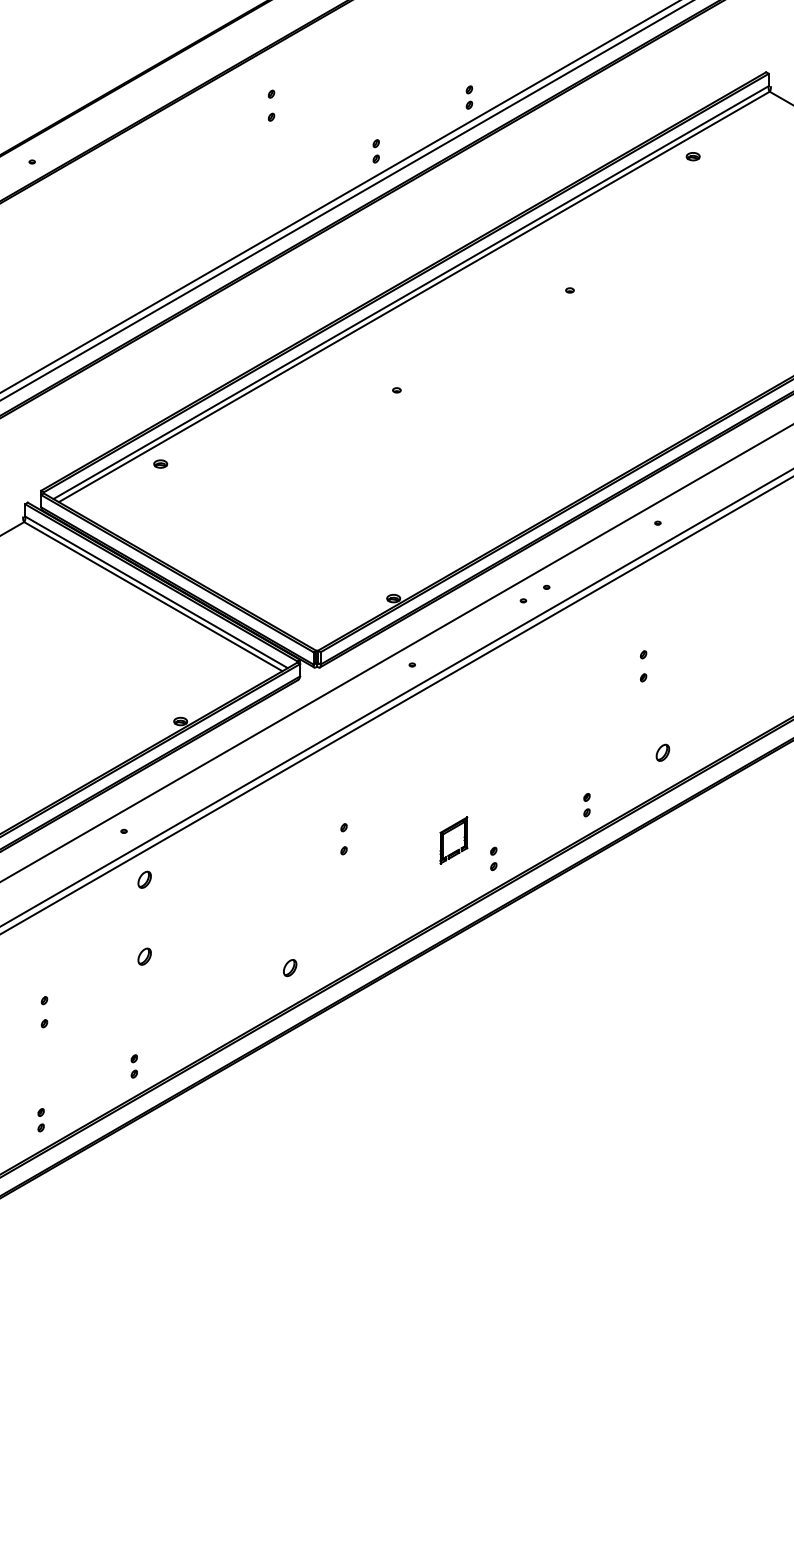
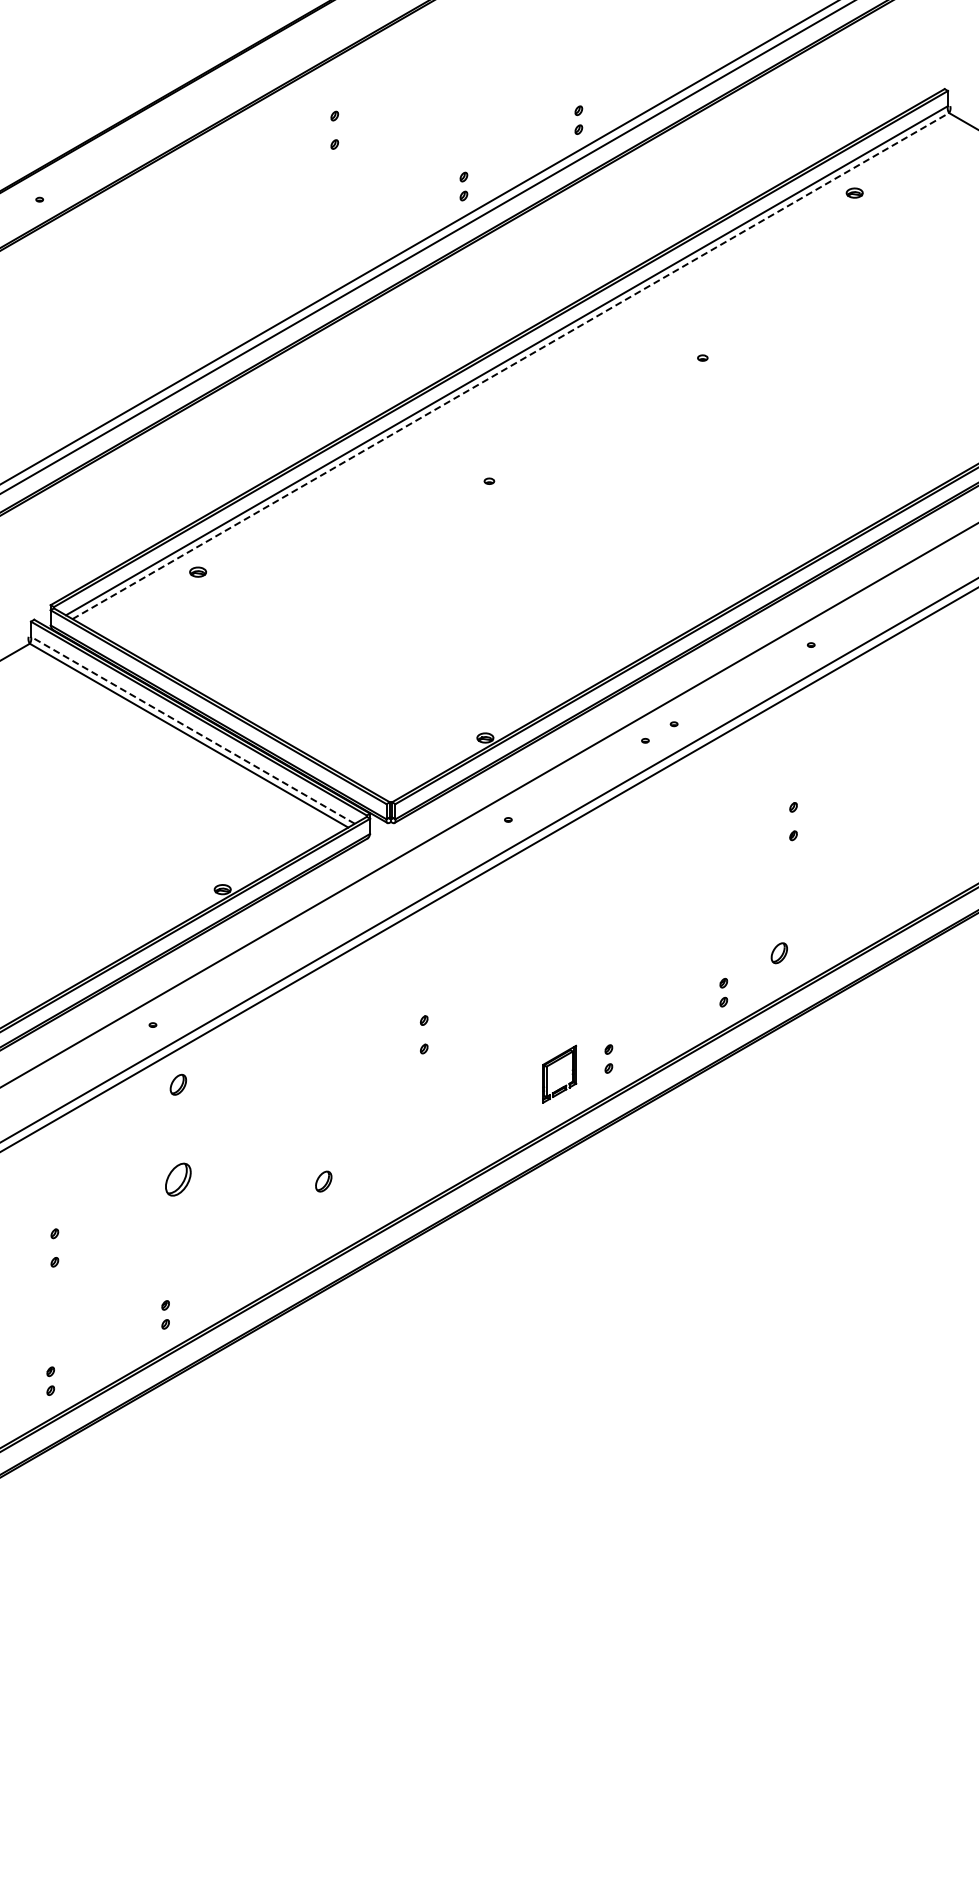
line: (414, 296) -> (511, 365), solid -> dashed
line: (156, 592) -> (192, 730), solid -> dashed
part: (662, 753) -> (778, 953), moved
part: (449, 831) -> (554, 1063), moved
part: (144, 956) -> (178, 1179), size x1.6
part: (289, 967) -> (323, 1181), moved

